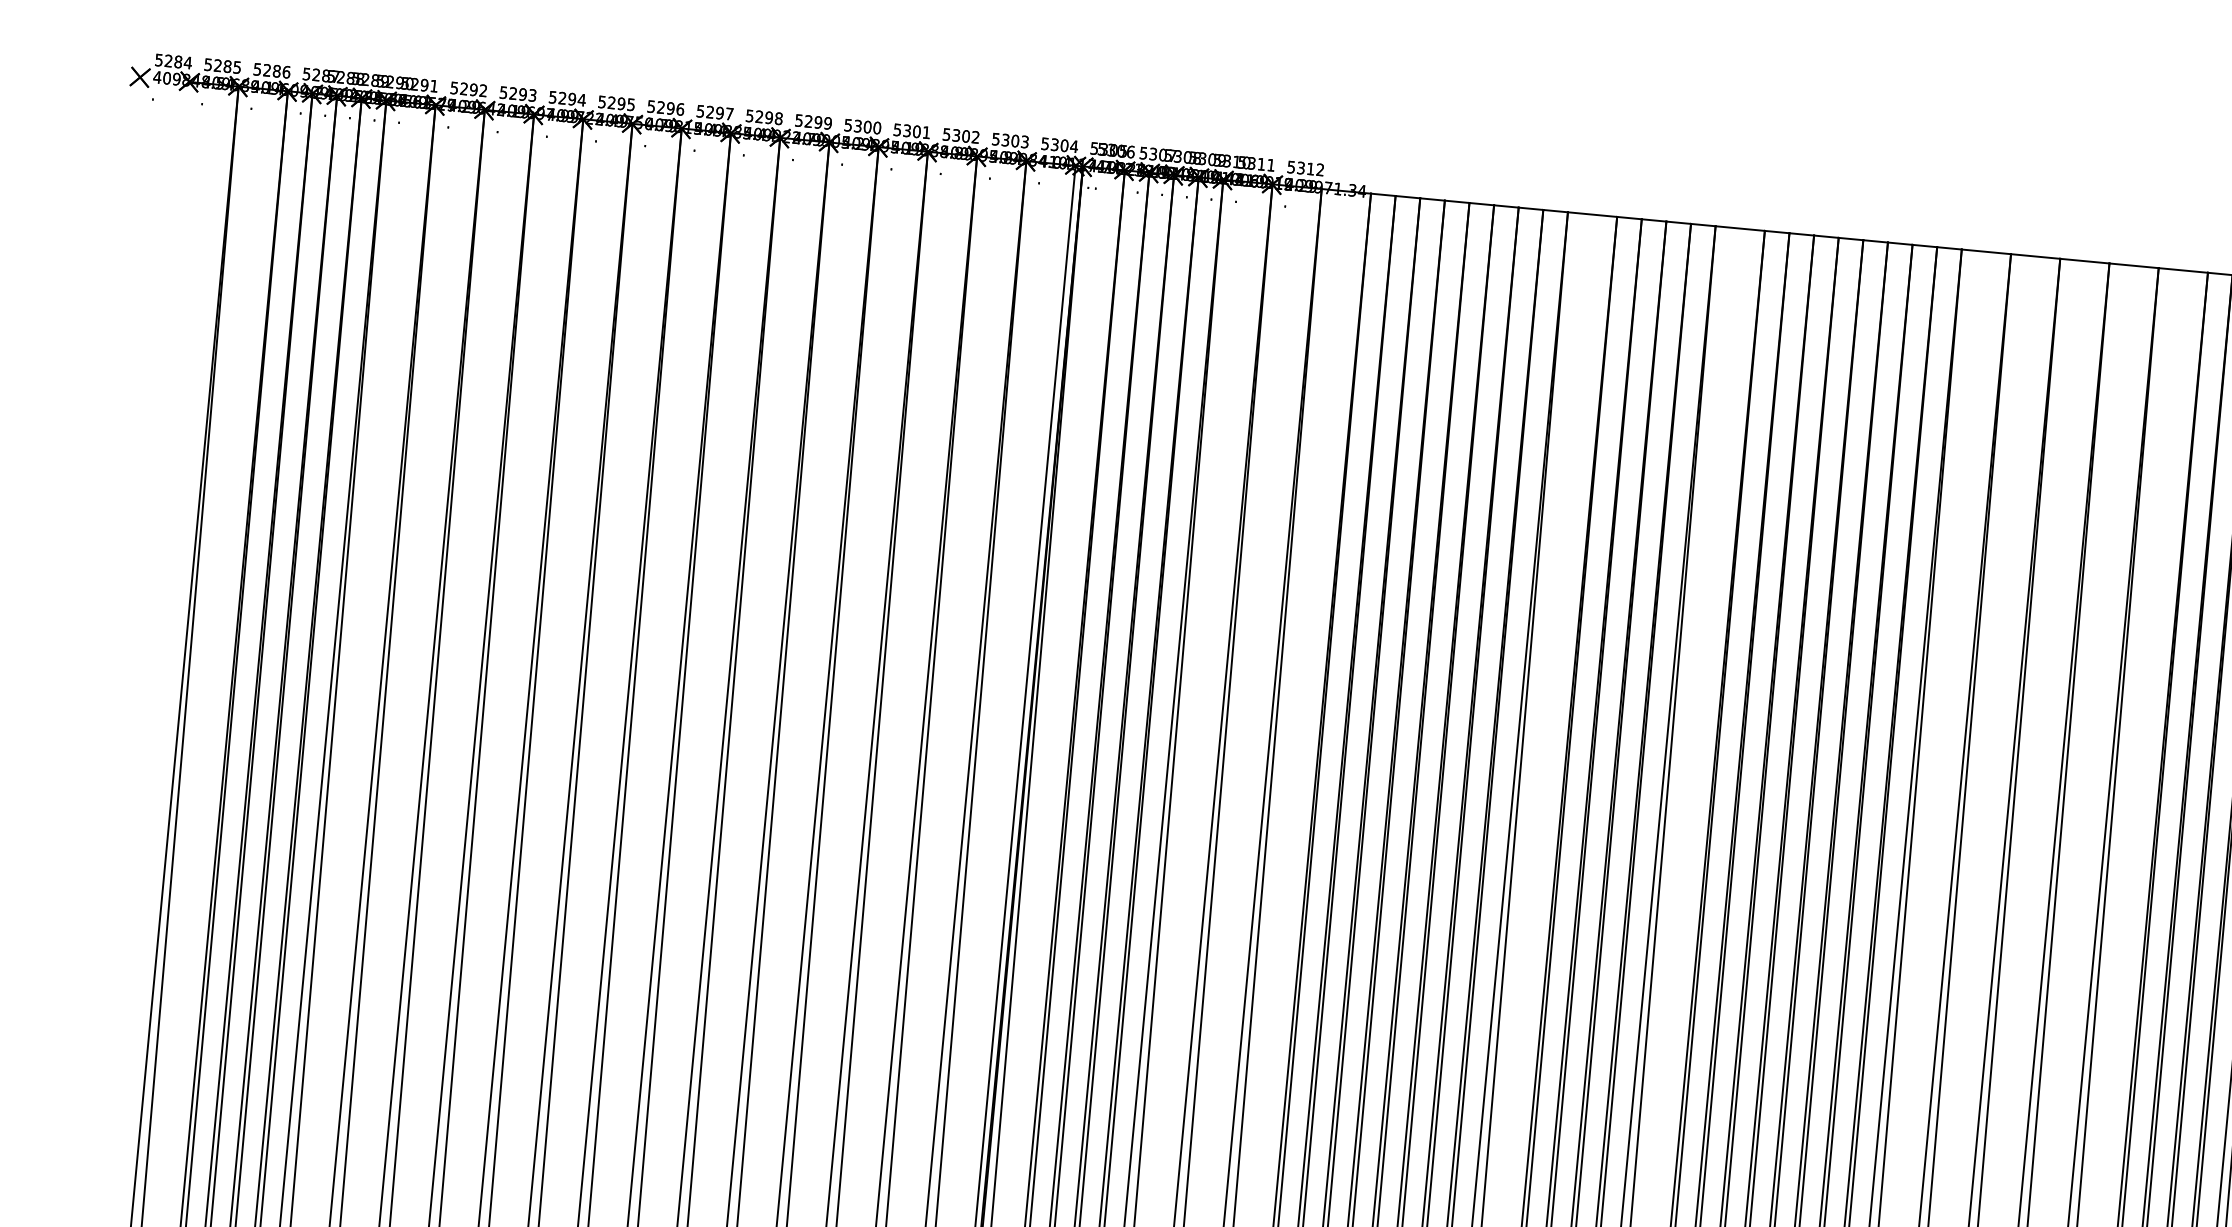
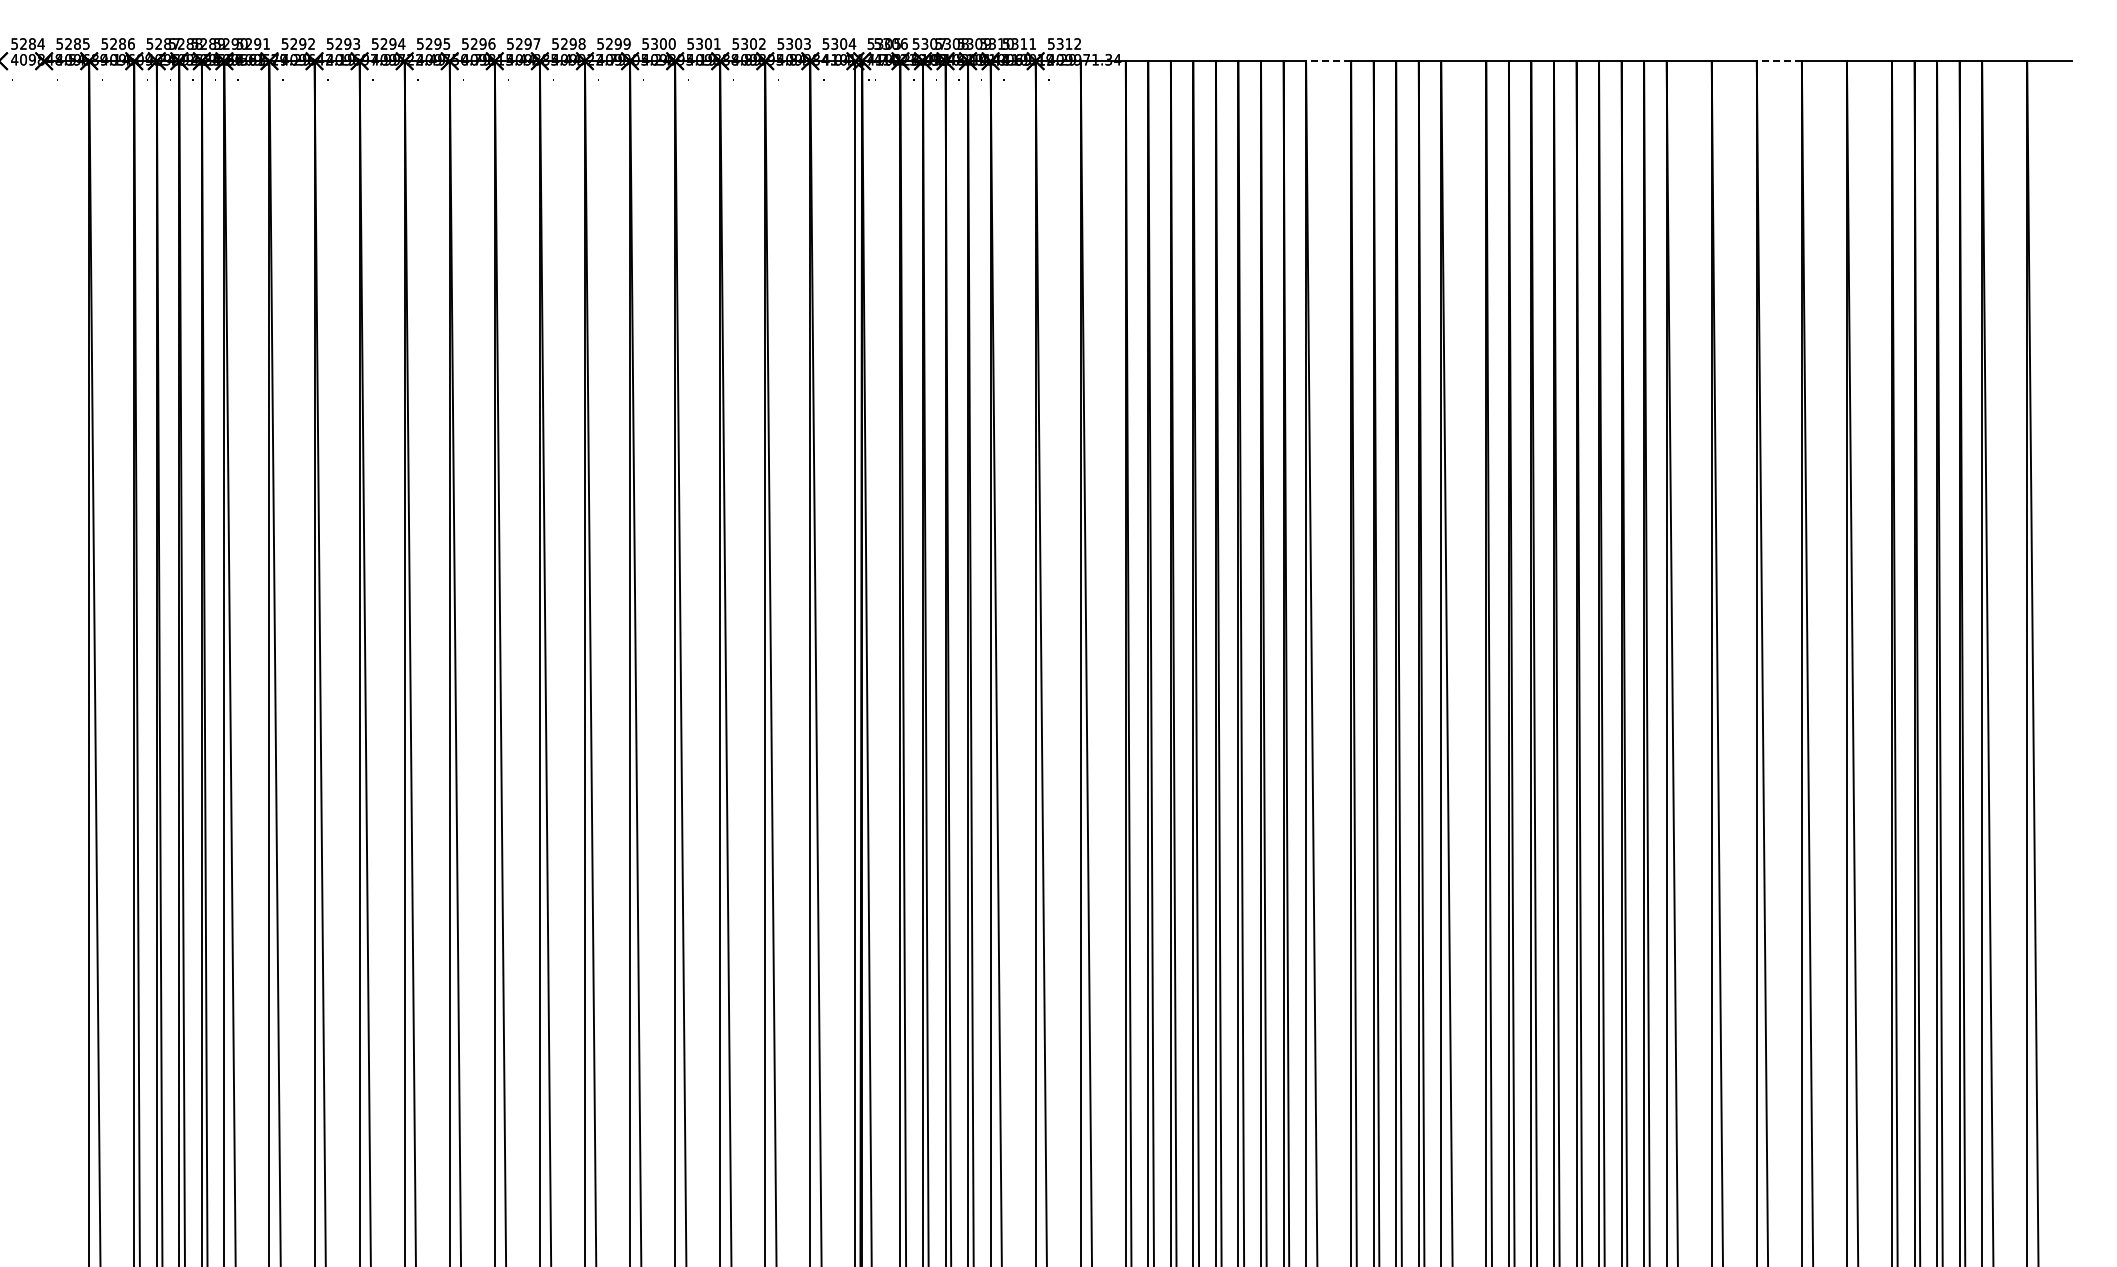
line: (1592, 214) -> (1328, 61), solid -> dashed
line: (2085, 261) -> (1779, 61), solid -> dashed

